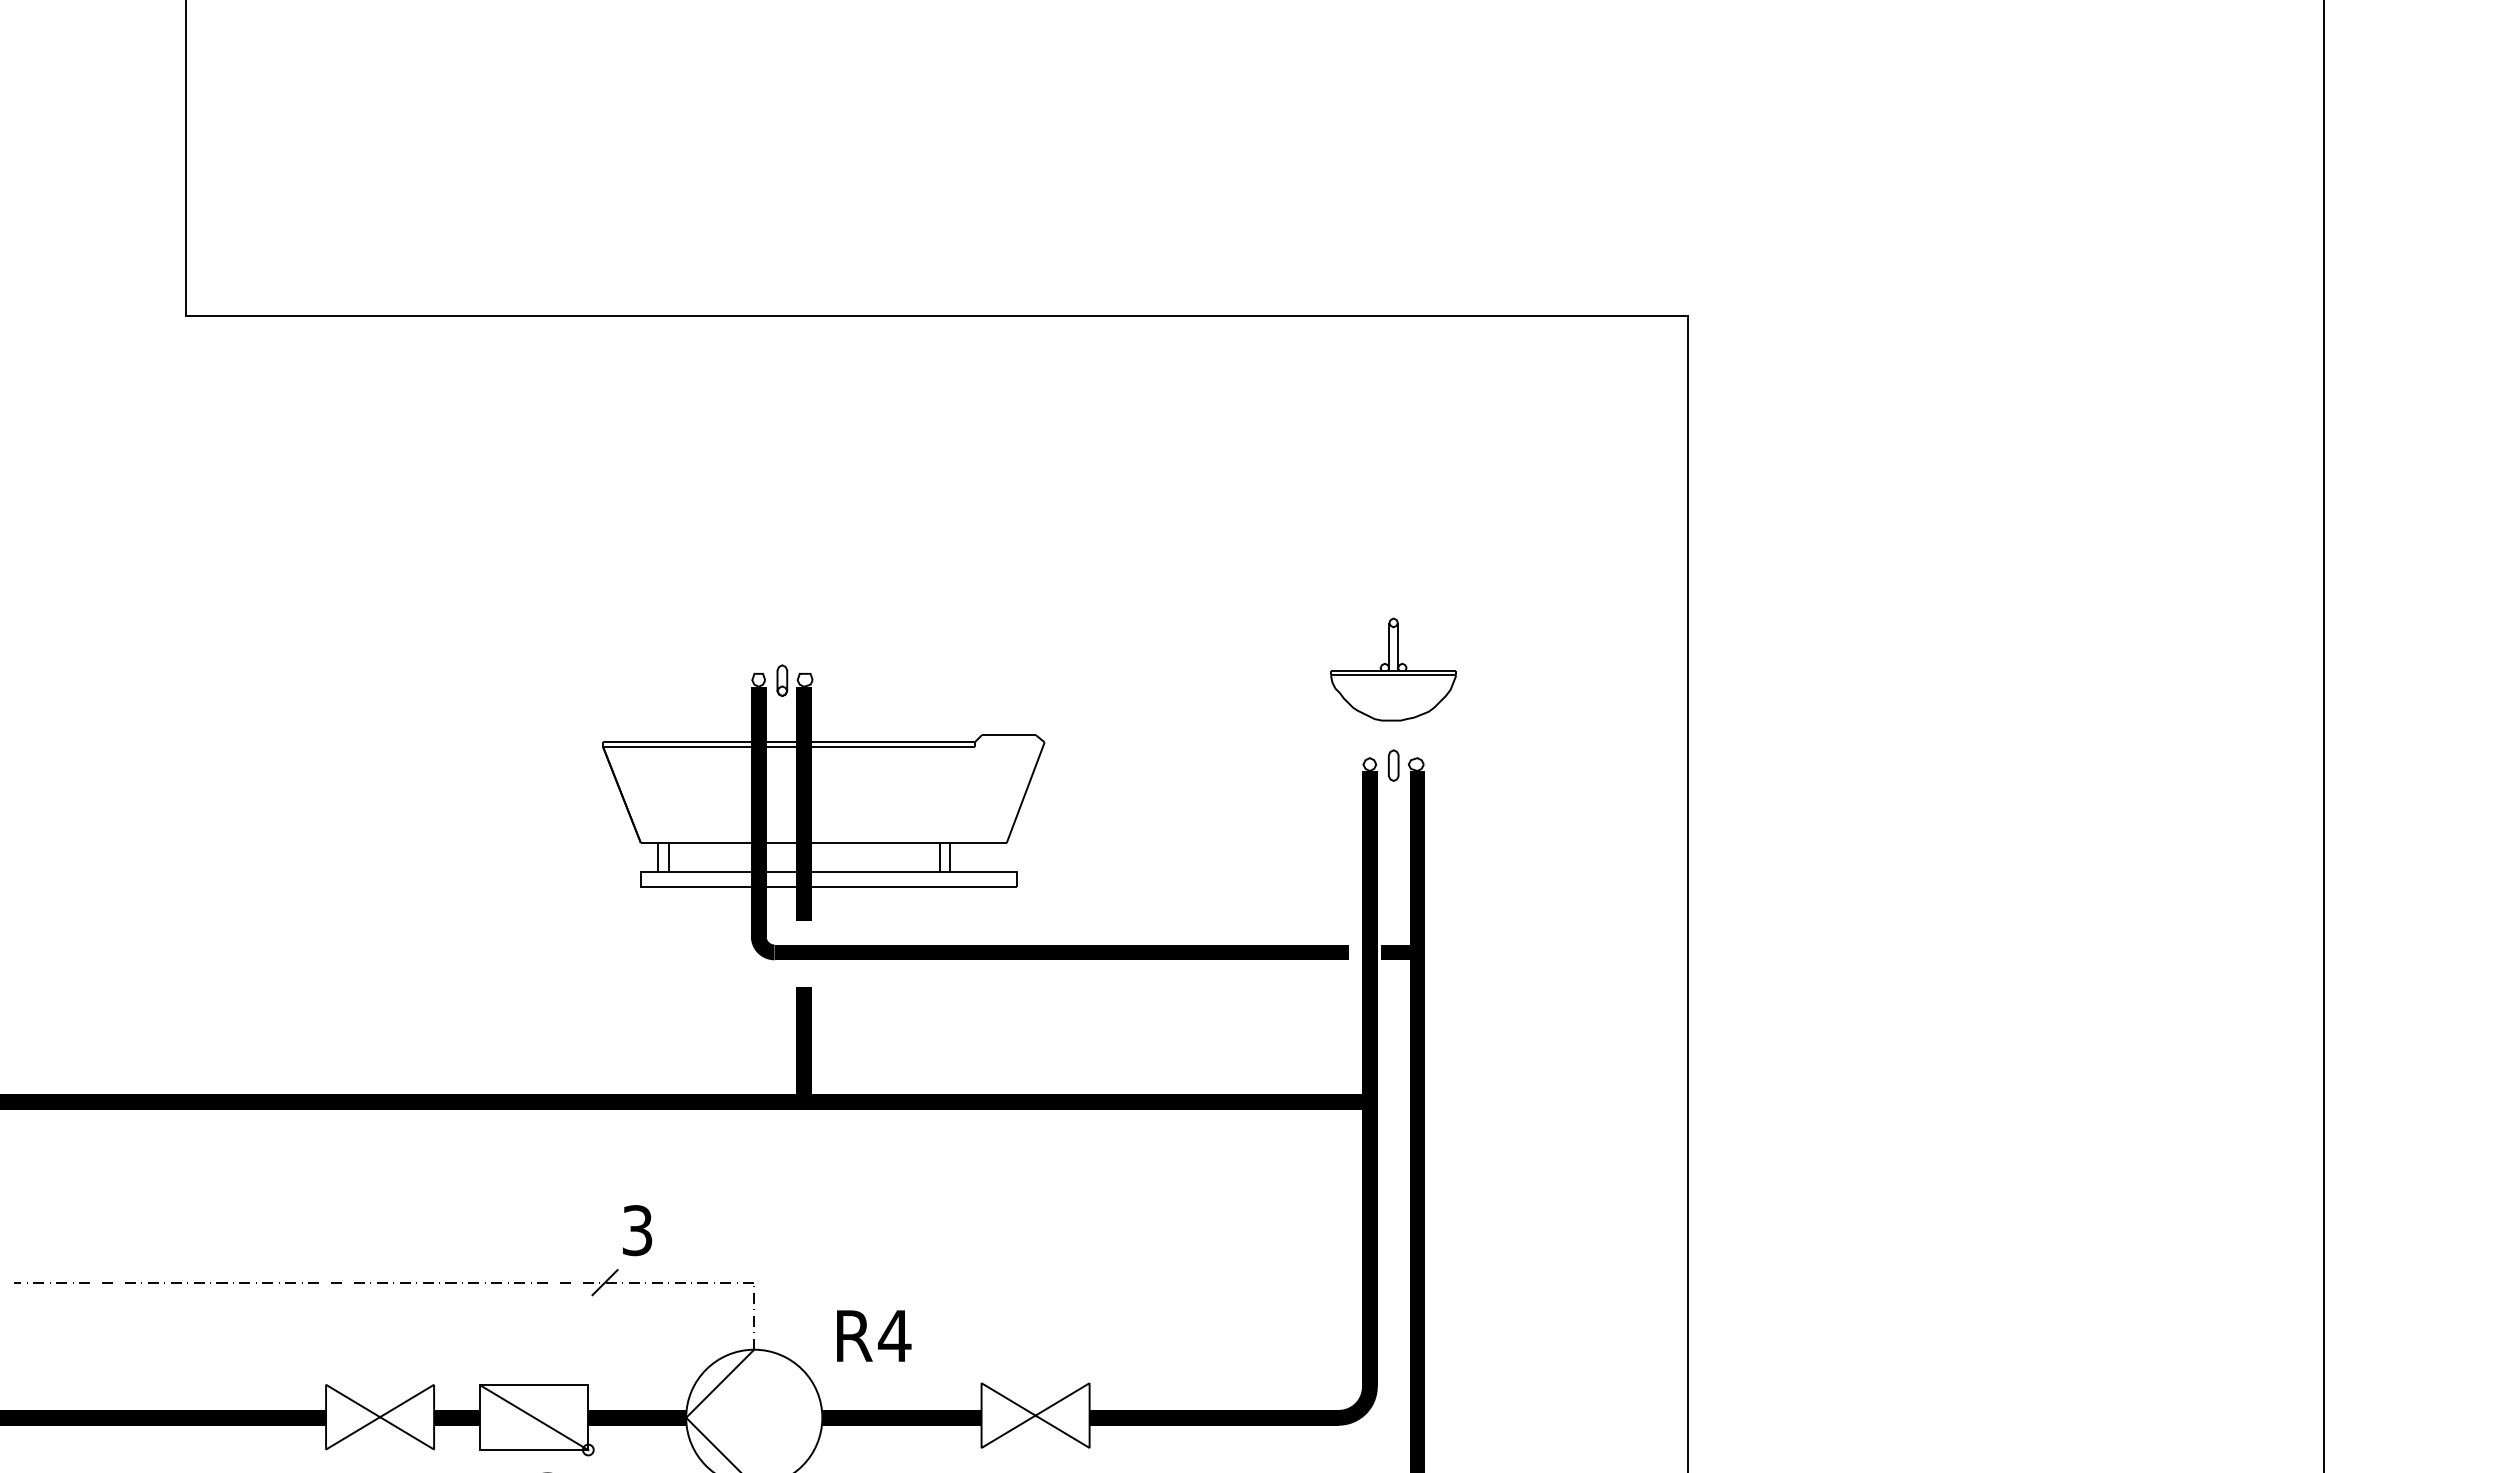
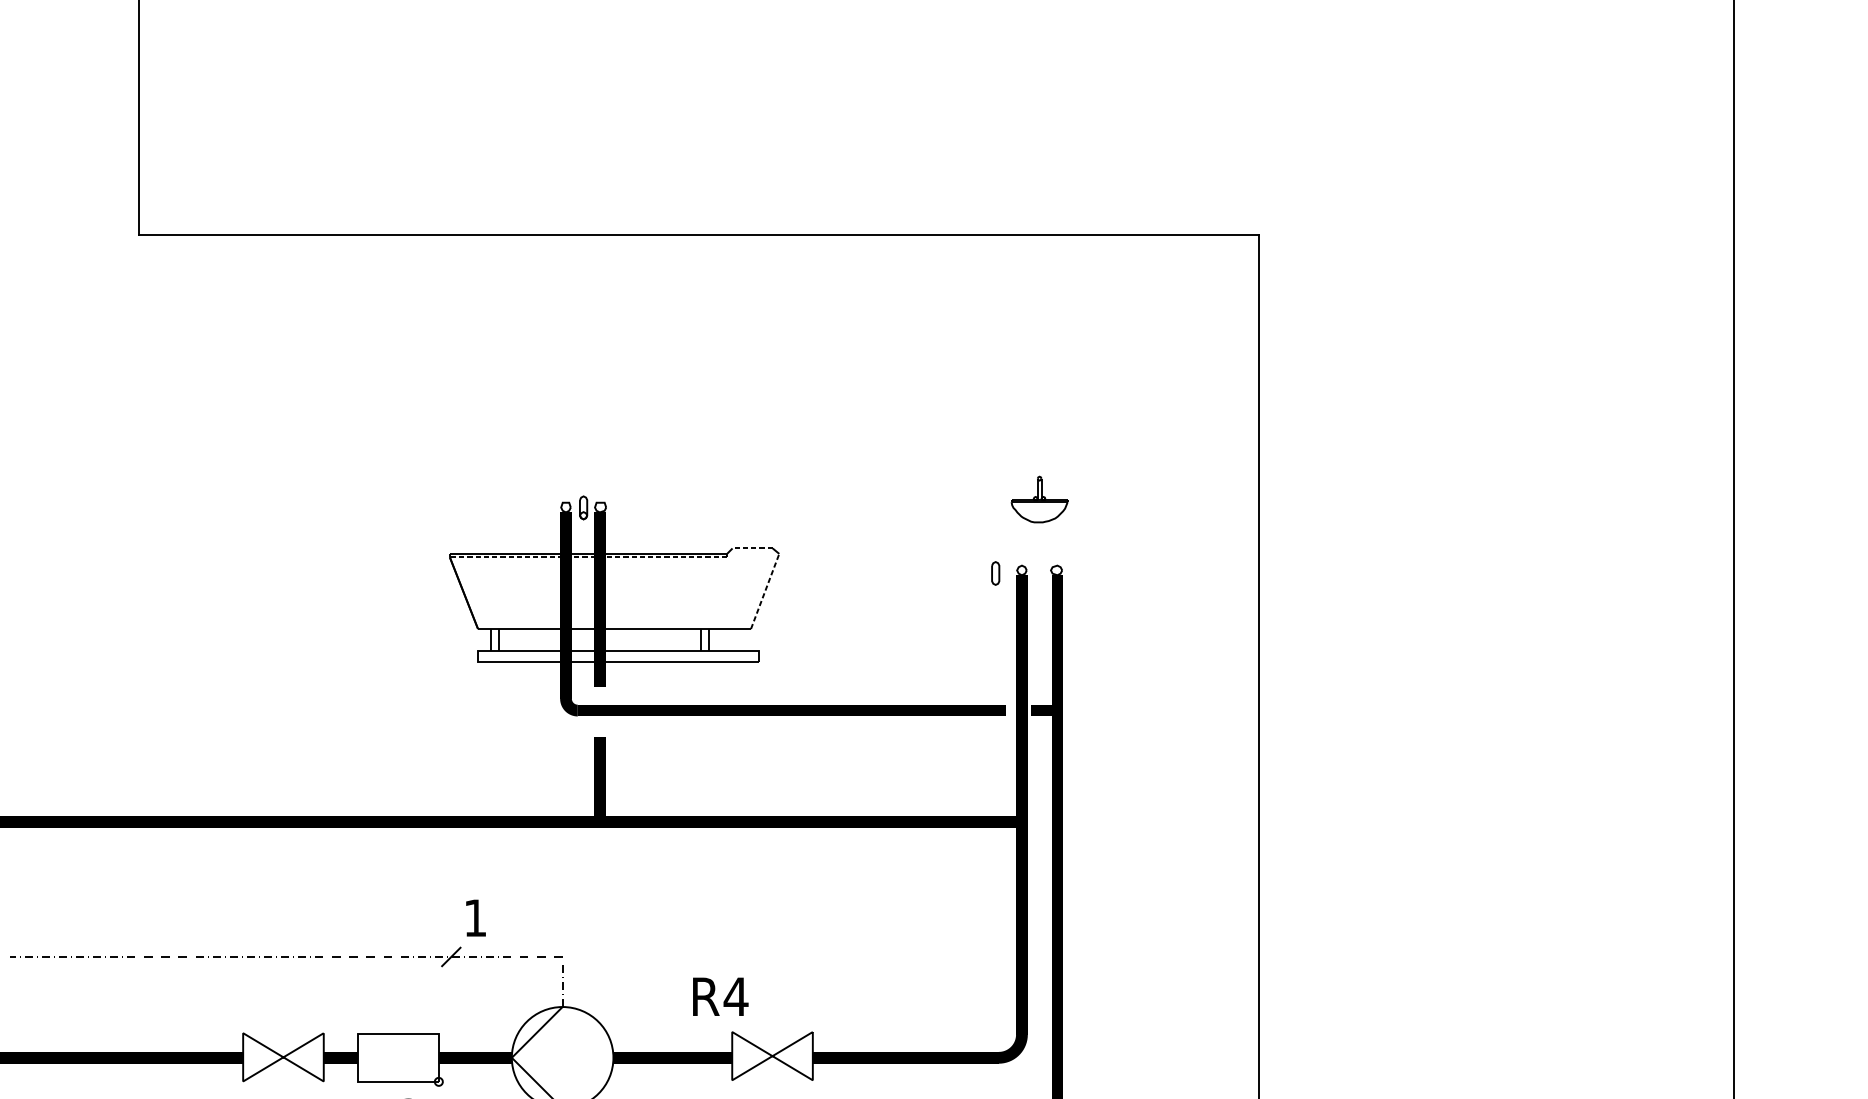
part: (1393, 669) -> (1039, 499), size x0.6
line: (1008, 735) -> (752, 548), solid -> dashed
line: (788, 746) -> (588, 556), solid -> dashed
part: (1393, 765) -> (995, 573), moved
line: (1025, 792) -> (765, 591), solid -> dashed
text: (637, 1230) -> (475, 918), 3 -> 1
text: (874, 1335) -> (720, 996), moved
line: (534, 1417) -> (398, 1057), removed

